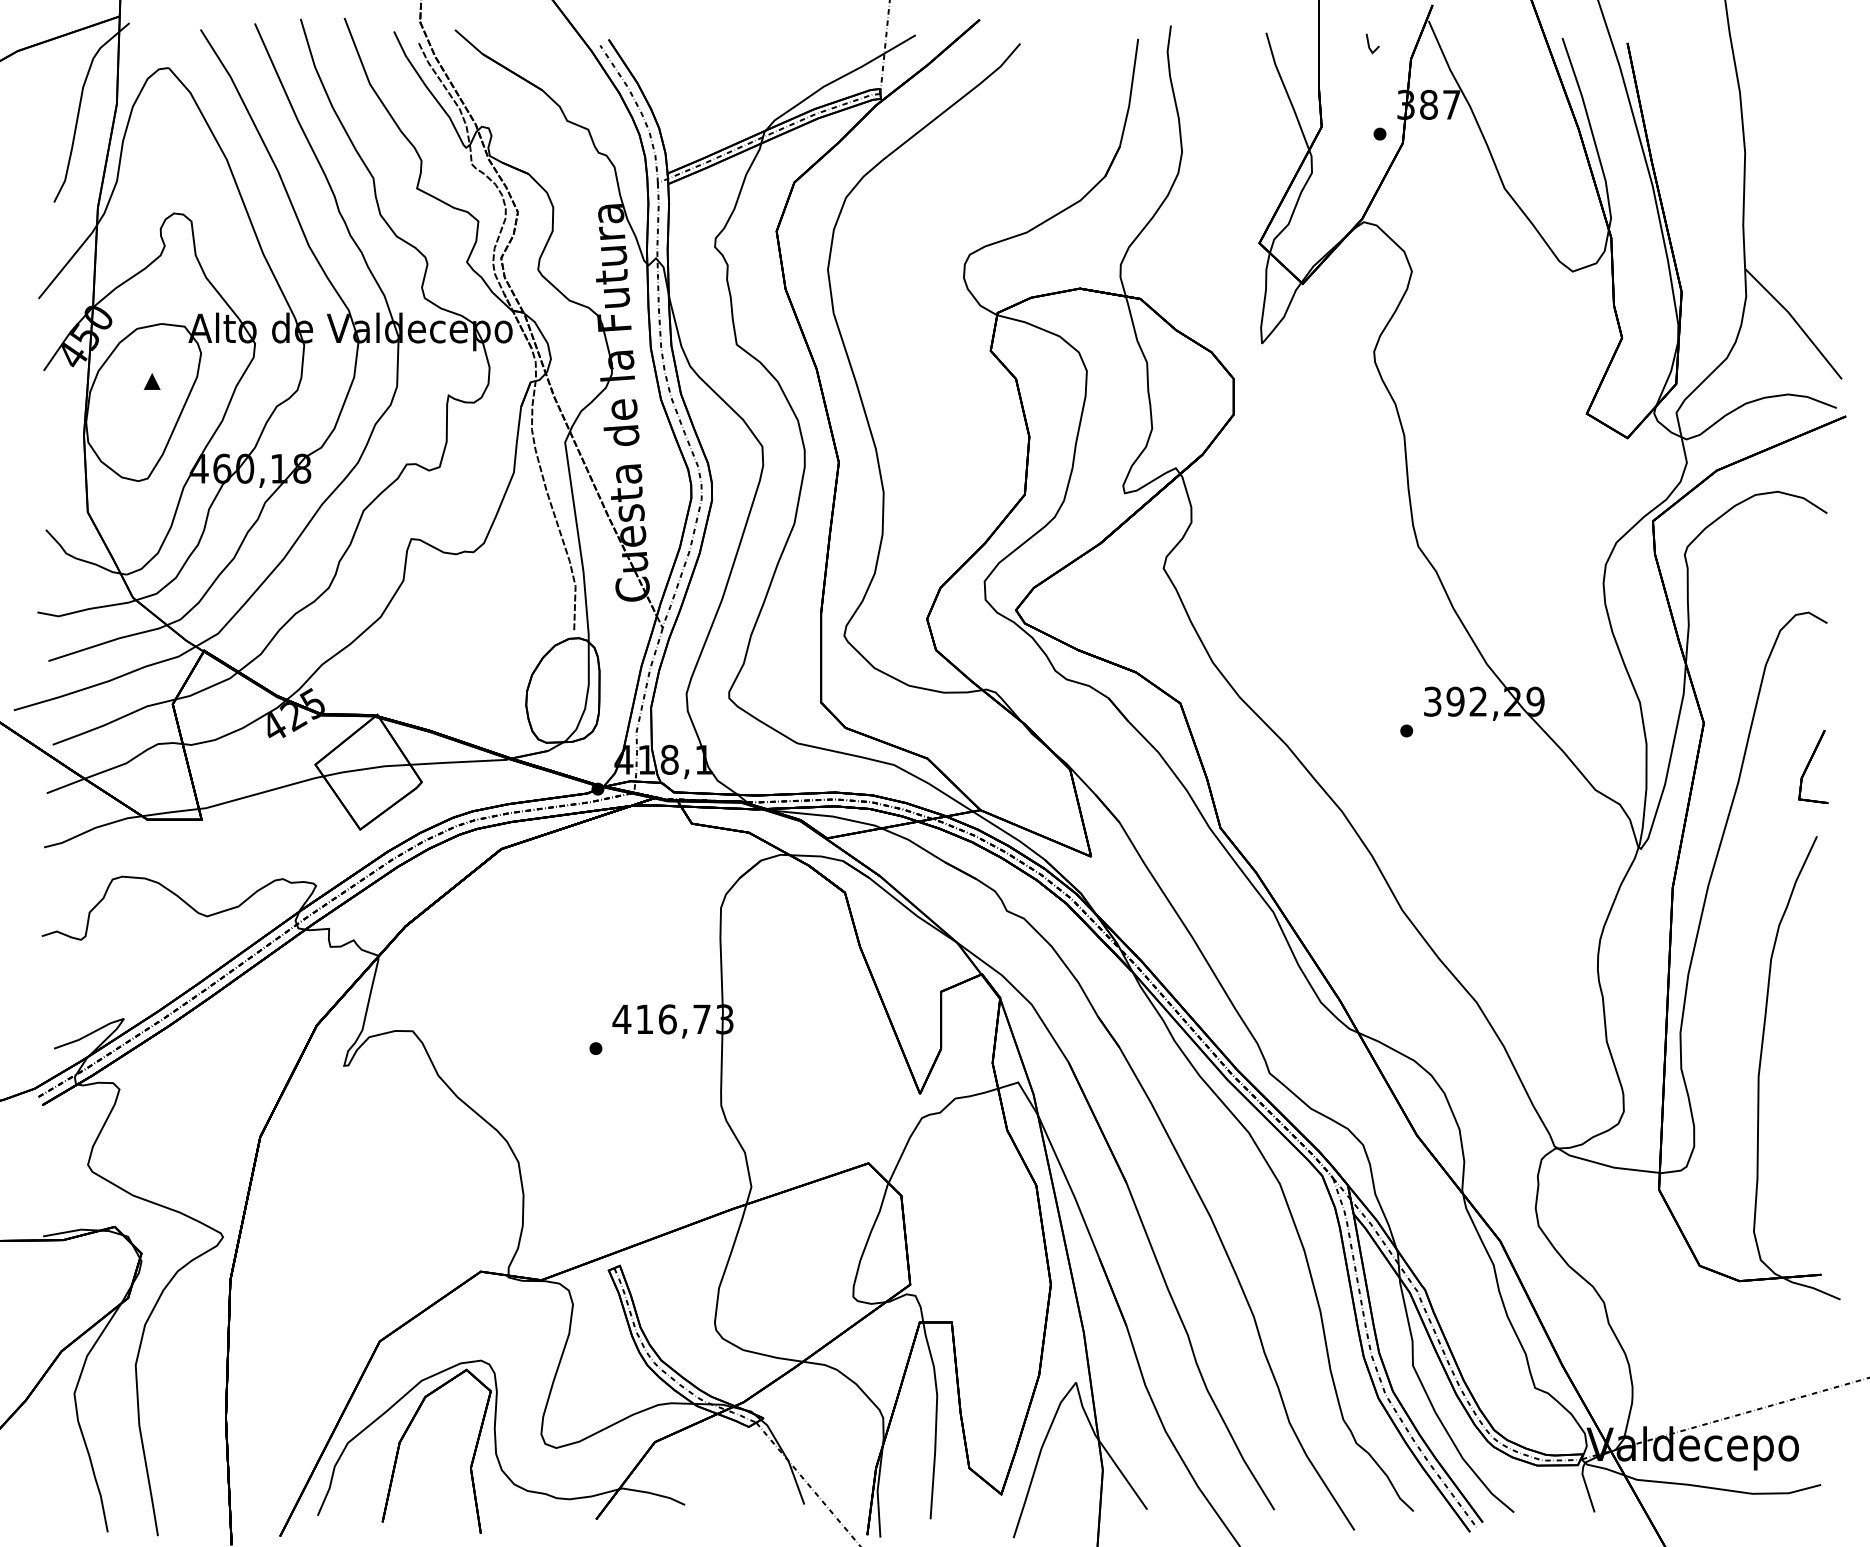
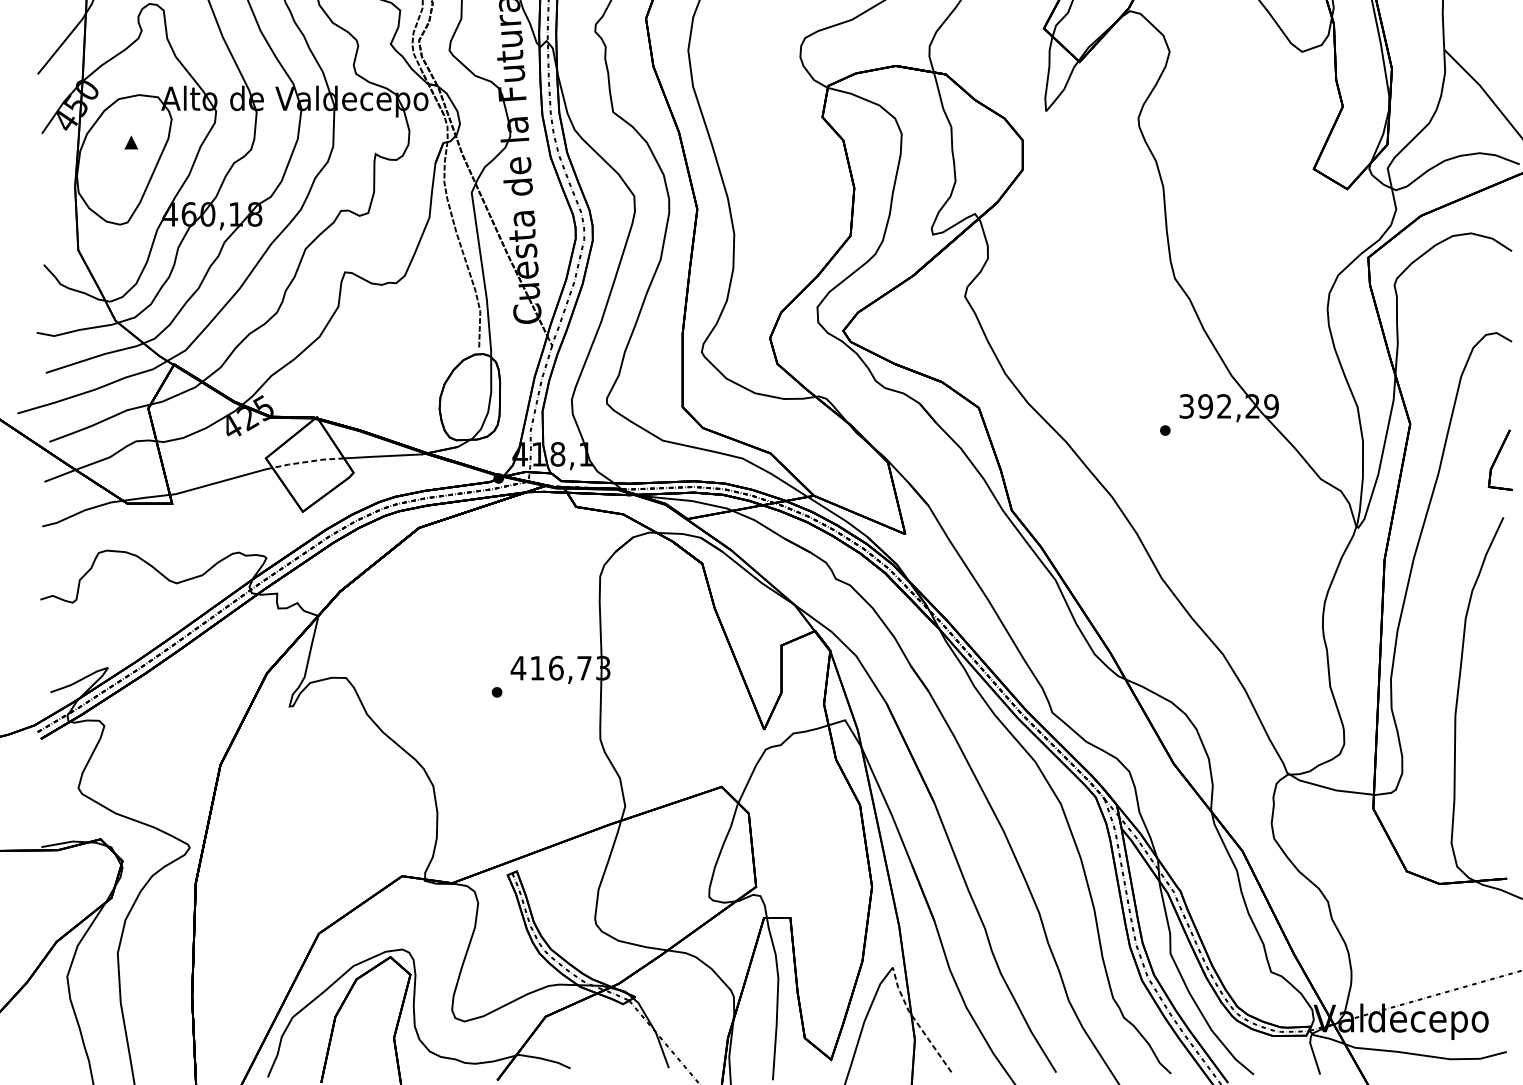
line: (366, 768) -> (307, 461), solid -> dashed
line: (1103, 1447) -> (915, 1021), solid -> dashed

